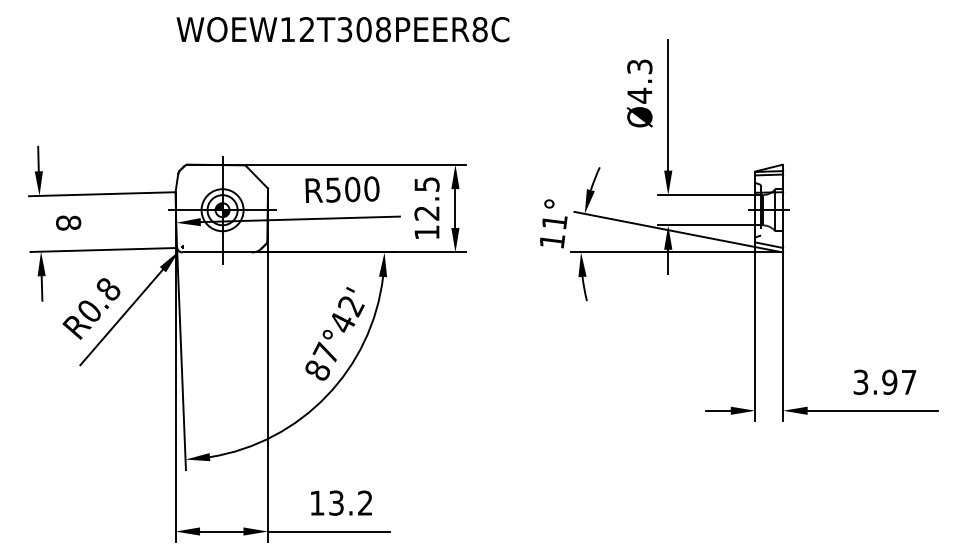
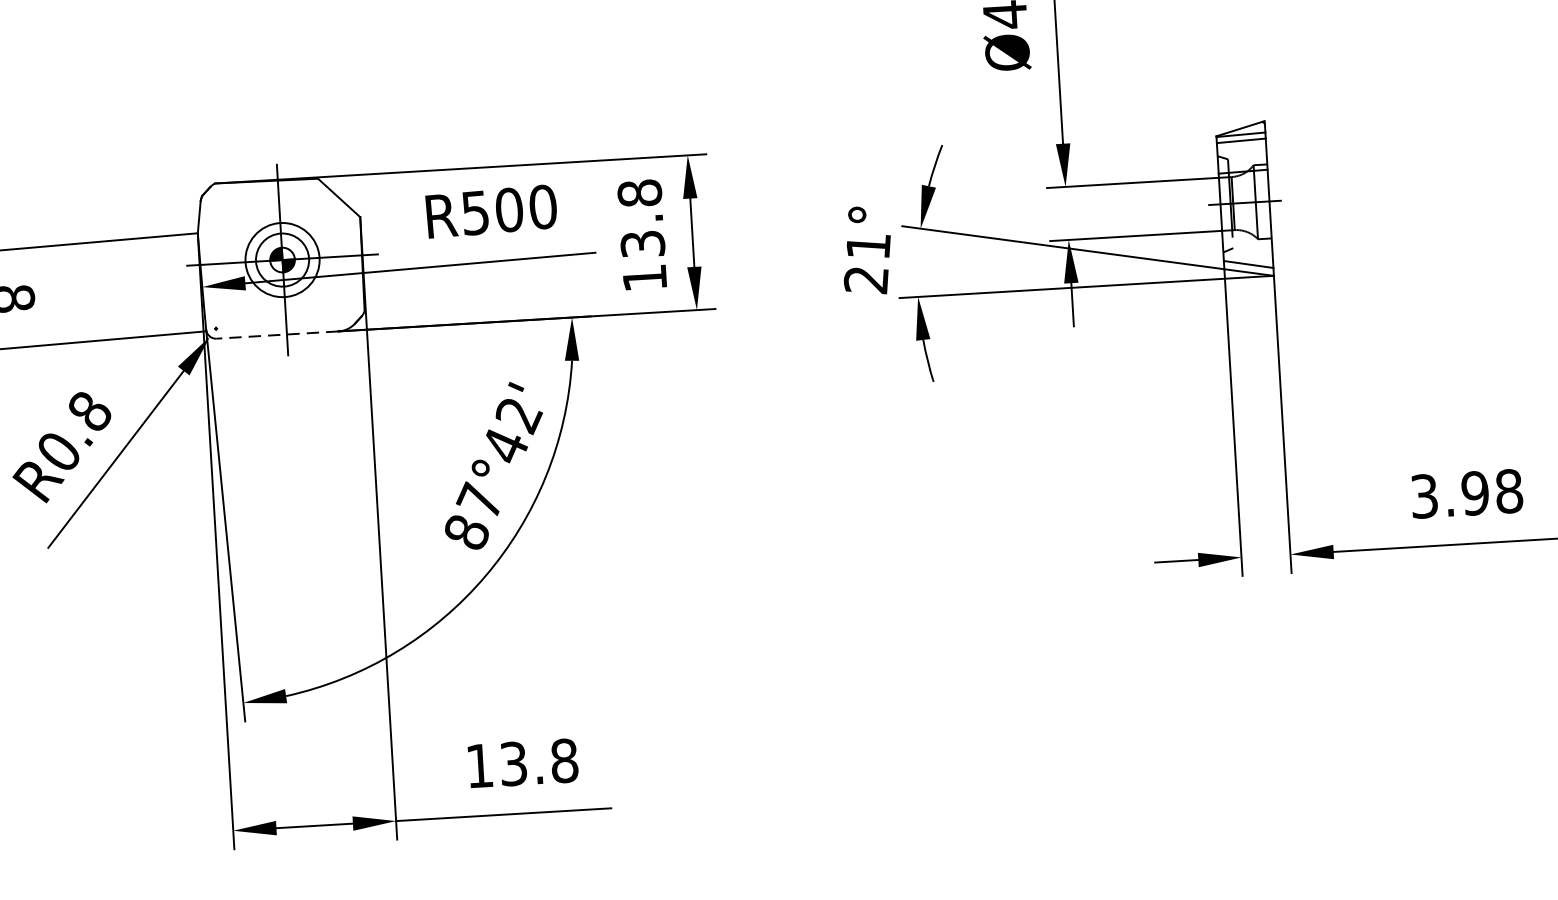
text: (426, 198) -> (640, 218), 12.5 -> 13.8
text: (551, 241) -> (864, 280), 11° -> 21°
line: (217, 252) -> (278, 335), solid -> dashed
text: (908, 381) -> (1508, 489), 3.97 -> 3.98
text: (364, 502) -> (562, 759), 13.2 -> 13.8

